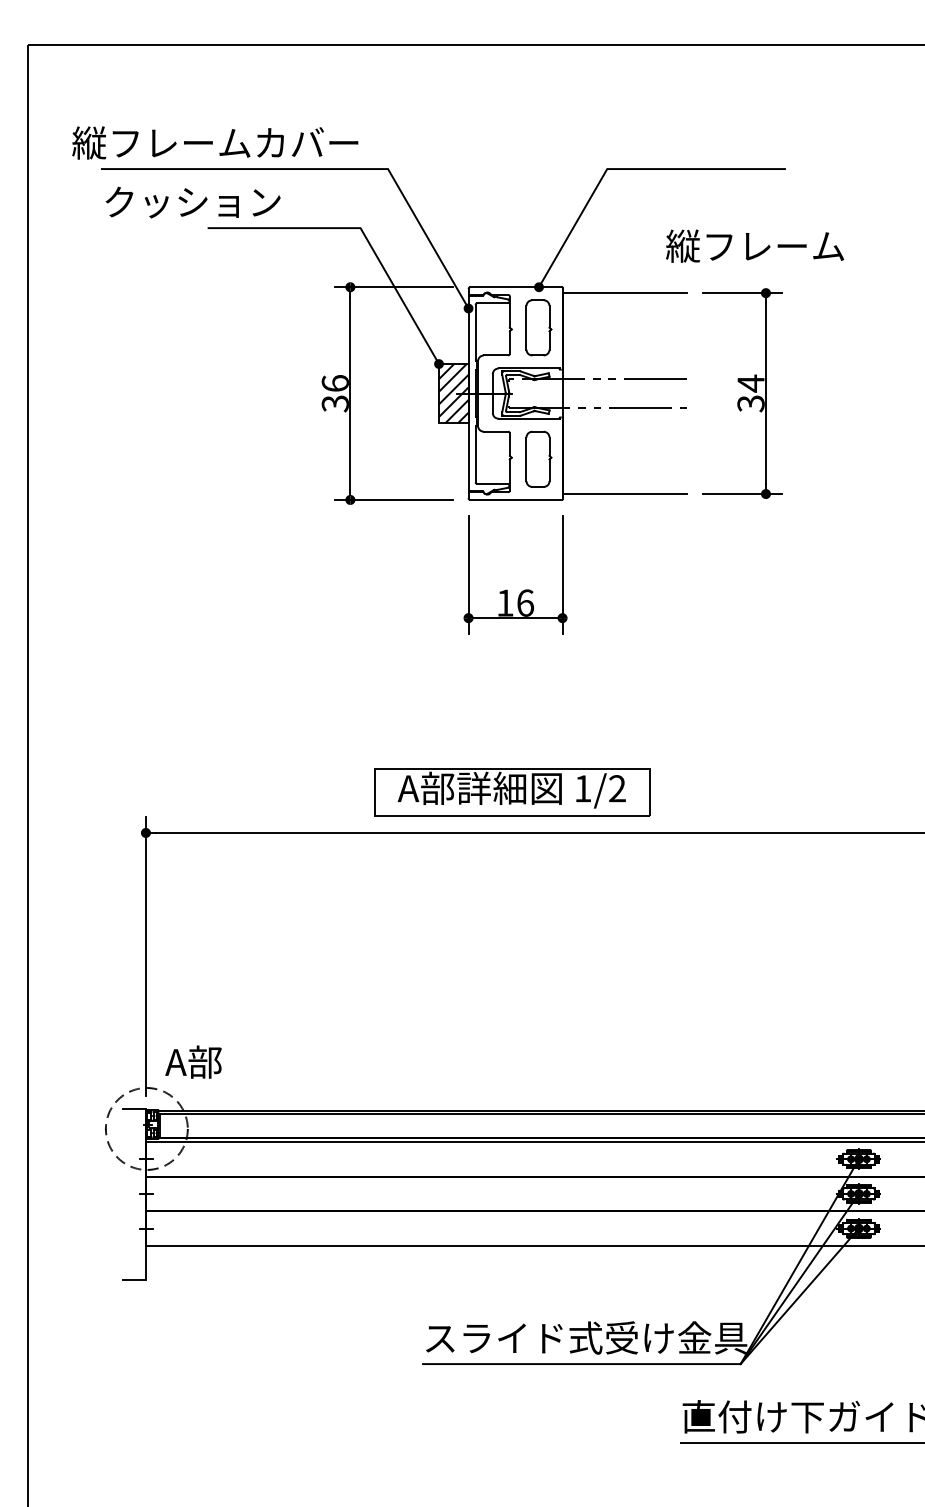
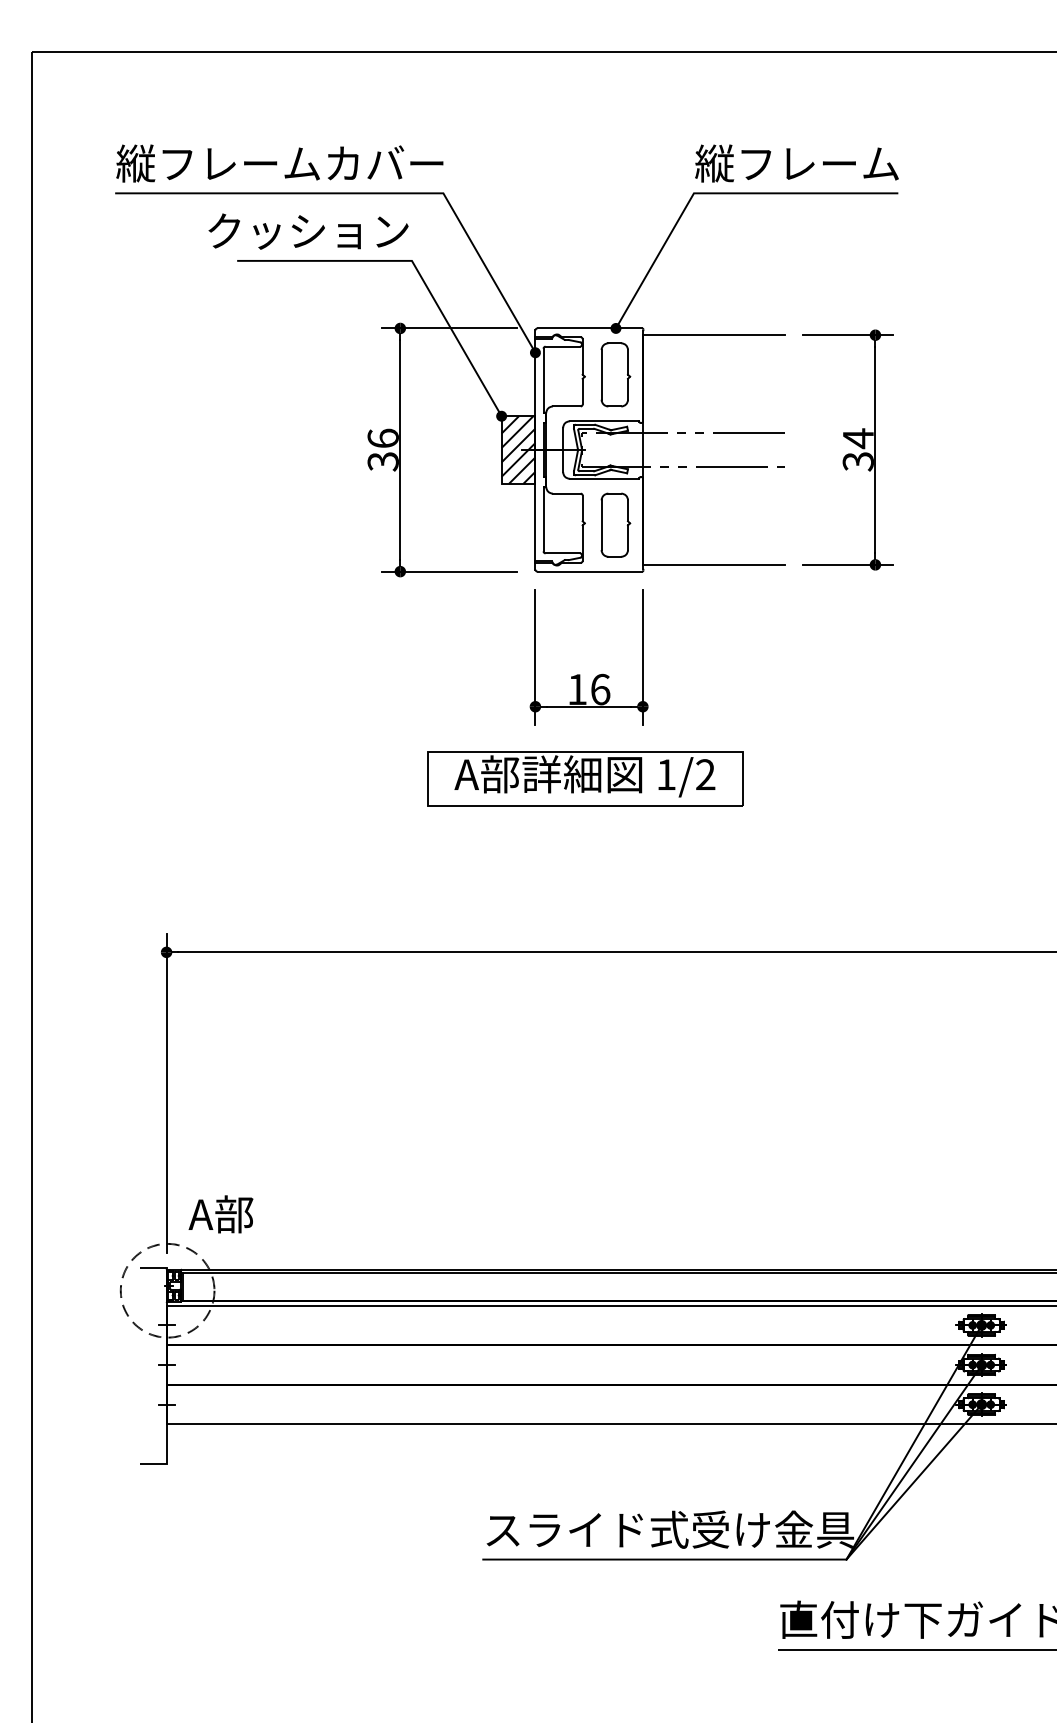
text: (214, 142) -> (279, 163), moved
text: (193, 202) -> (308, 231), moved
text: (754, 246) -> (796, 163), moved
part: (512, 791) -> (585, 778), moved

